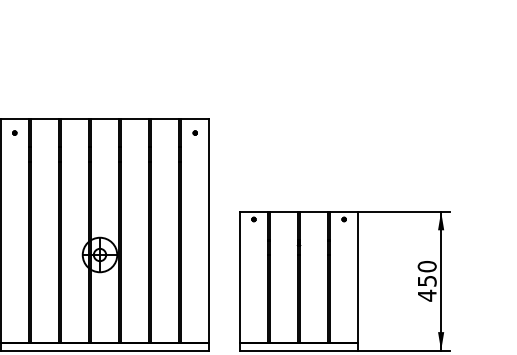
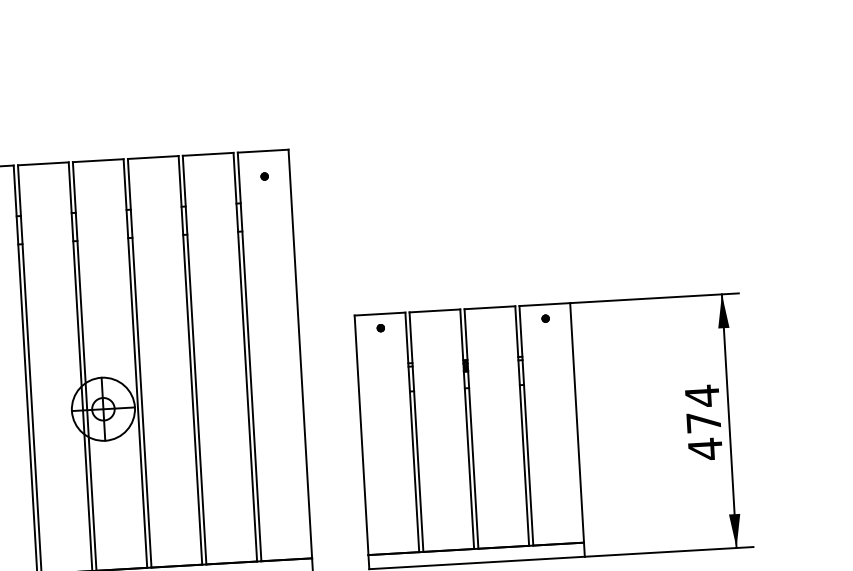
text: (426, 273) -> (701, 408), 450 -> 474

